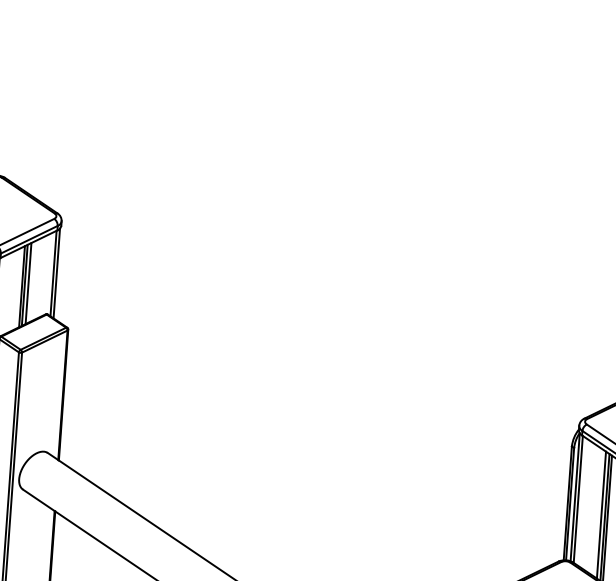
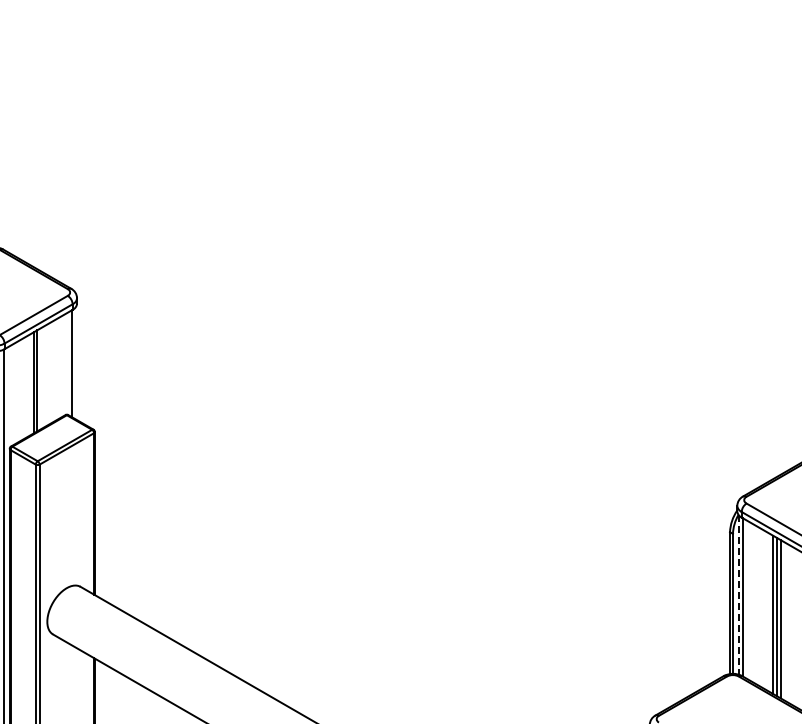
line: (56, 273) -> (75, 363), removed
line: (28, 282) -> (41, 377), removed
line: (575, 496) -> (738, 594), solid -> dashed

